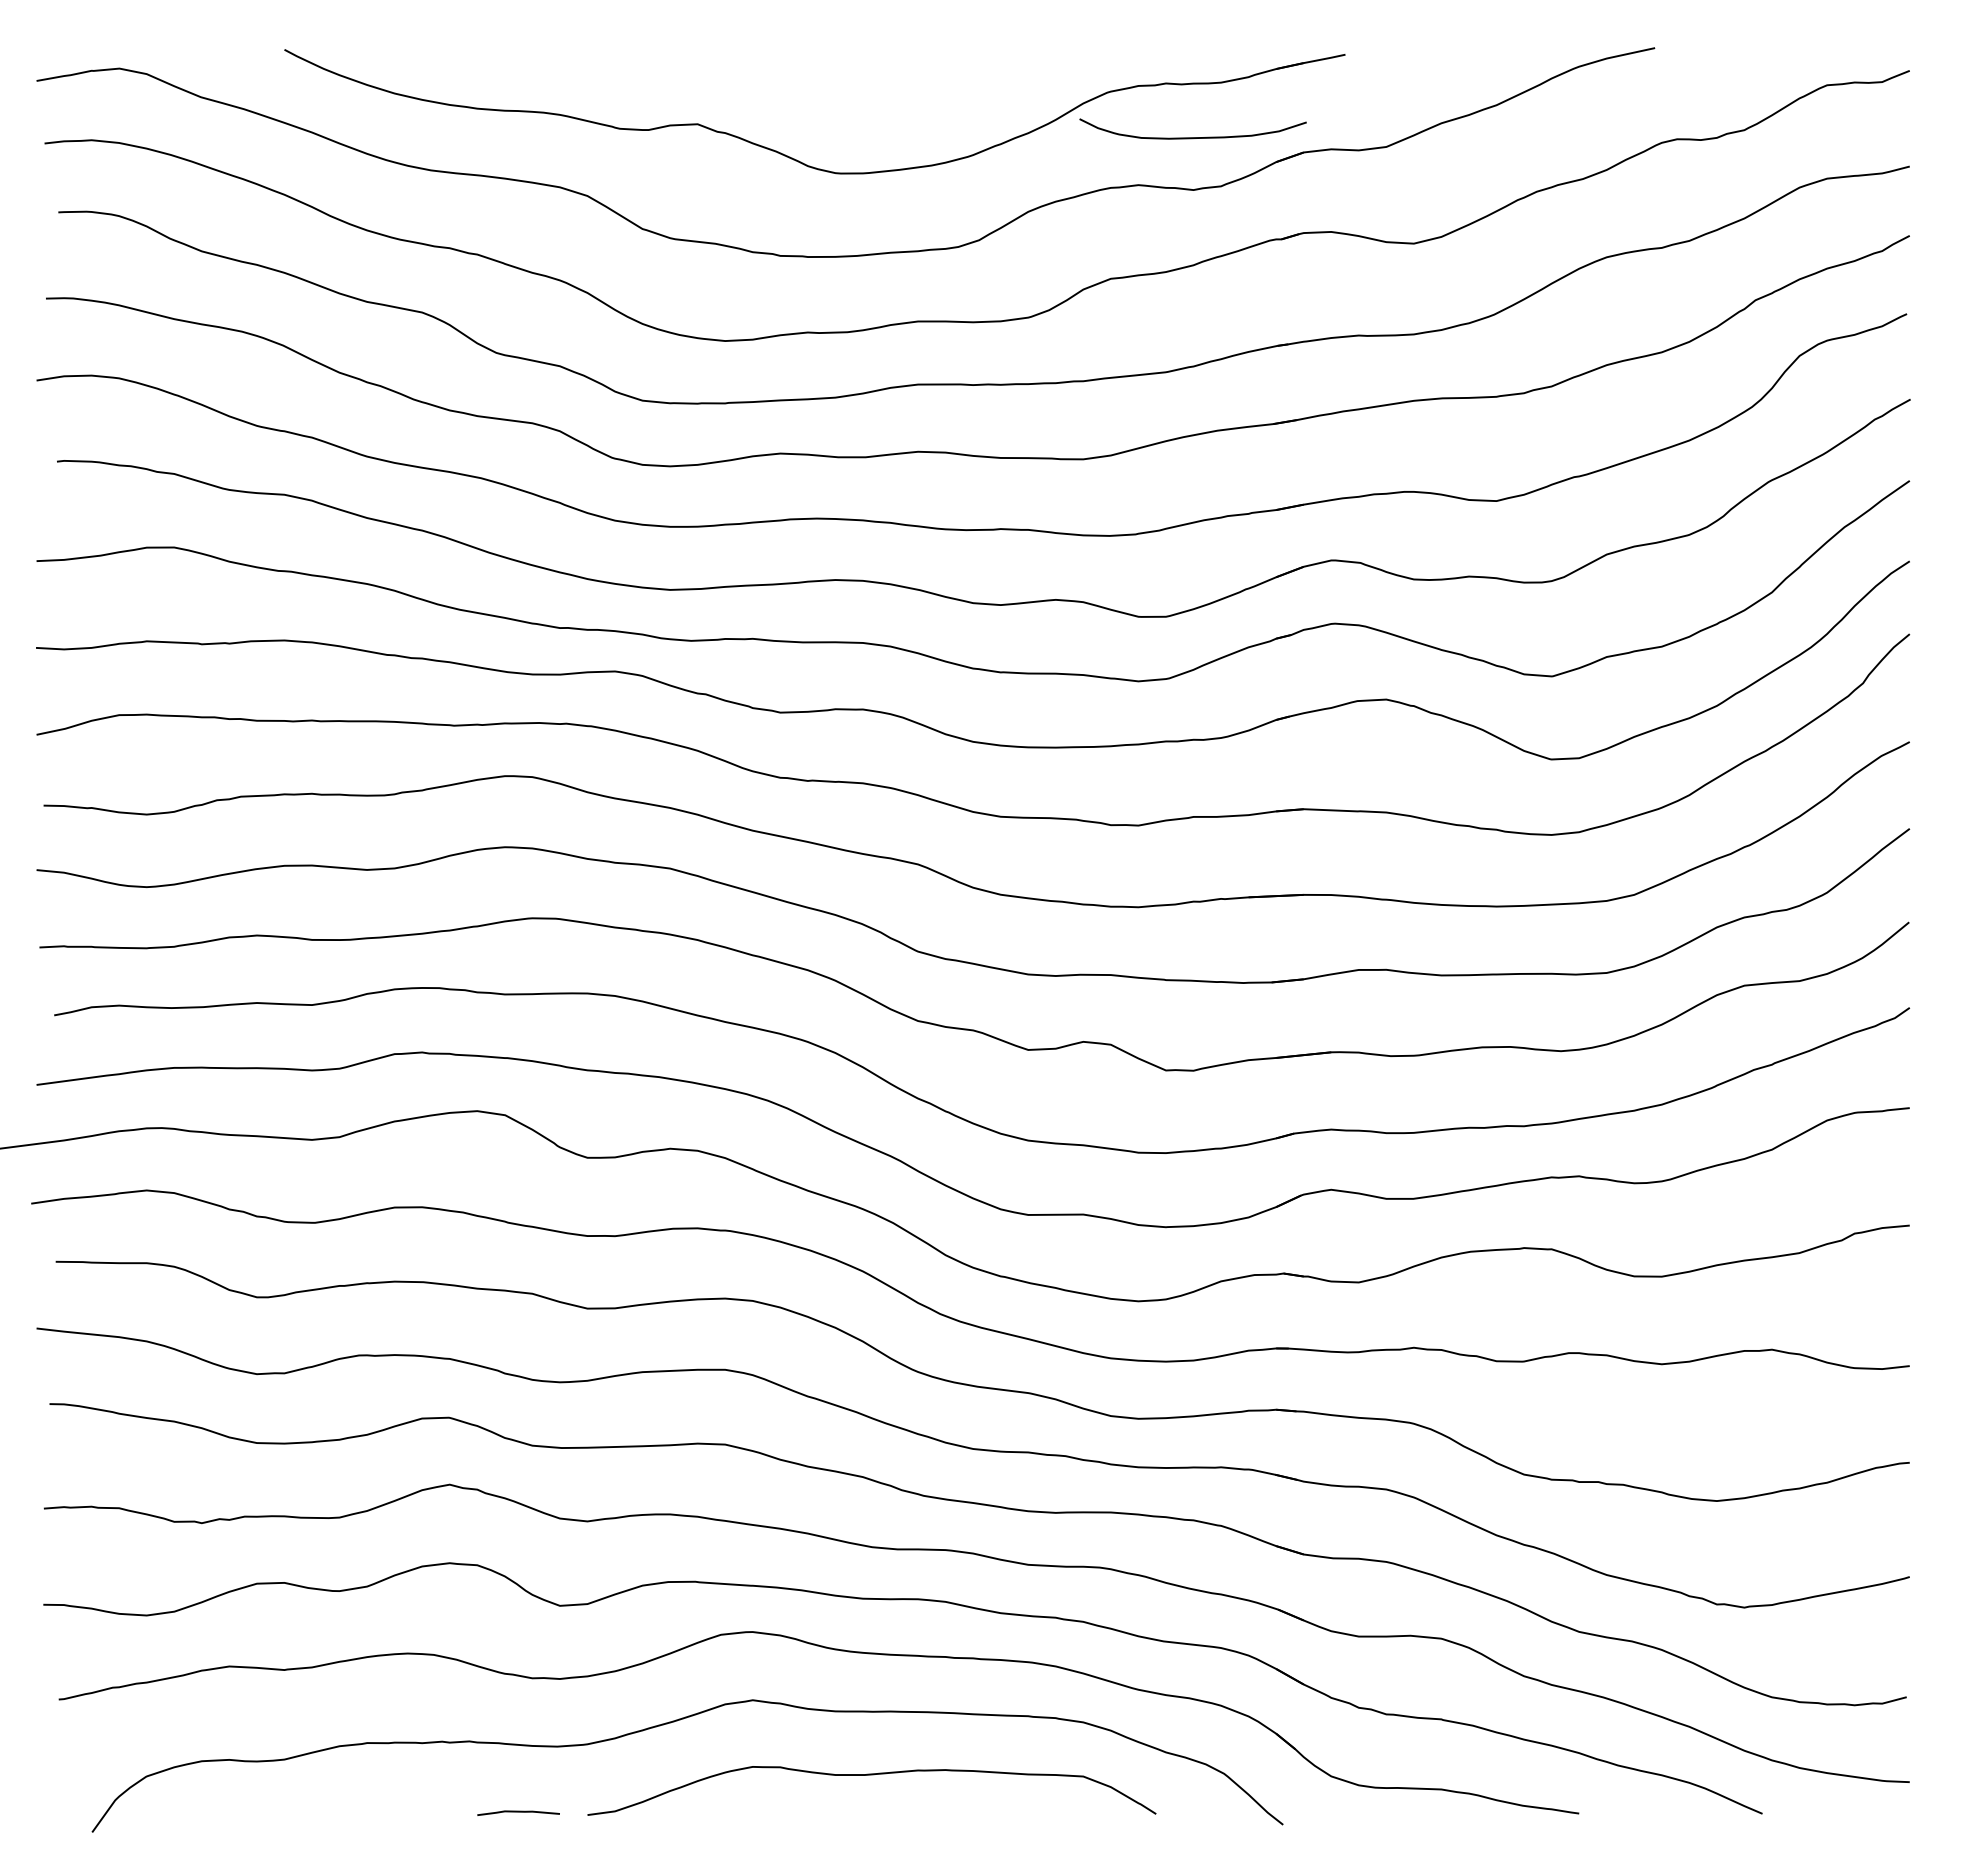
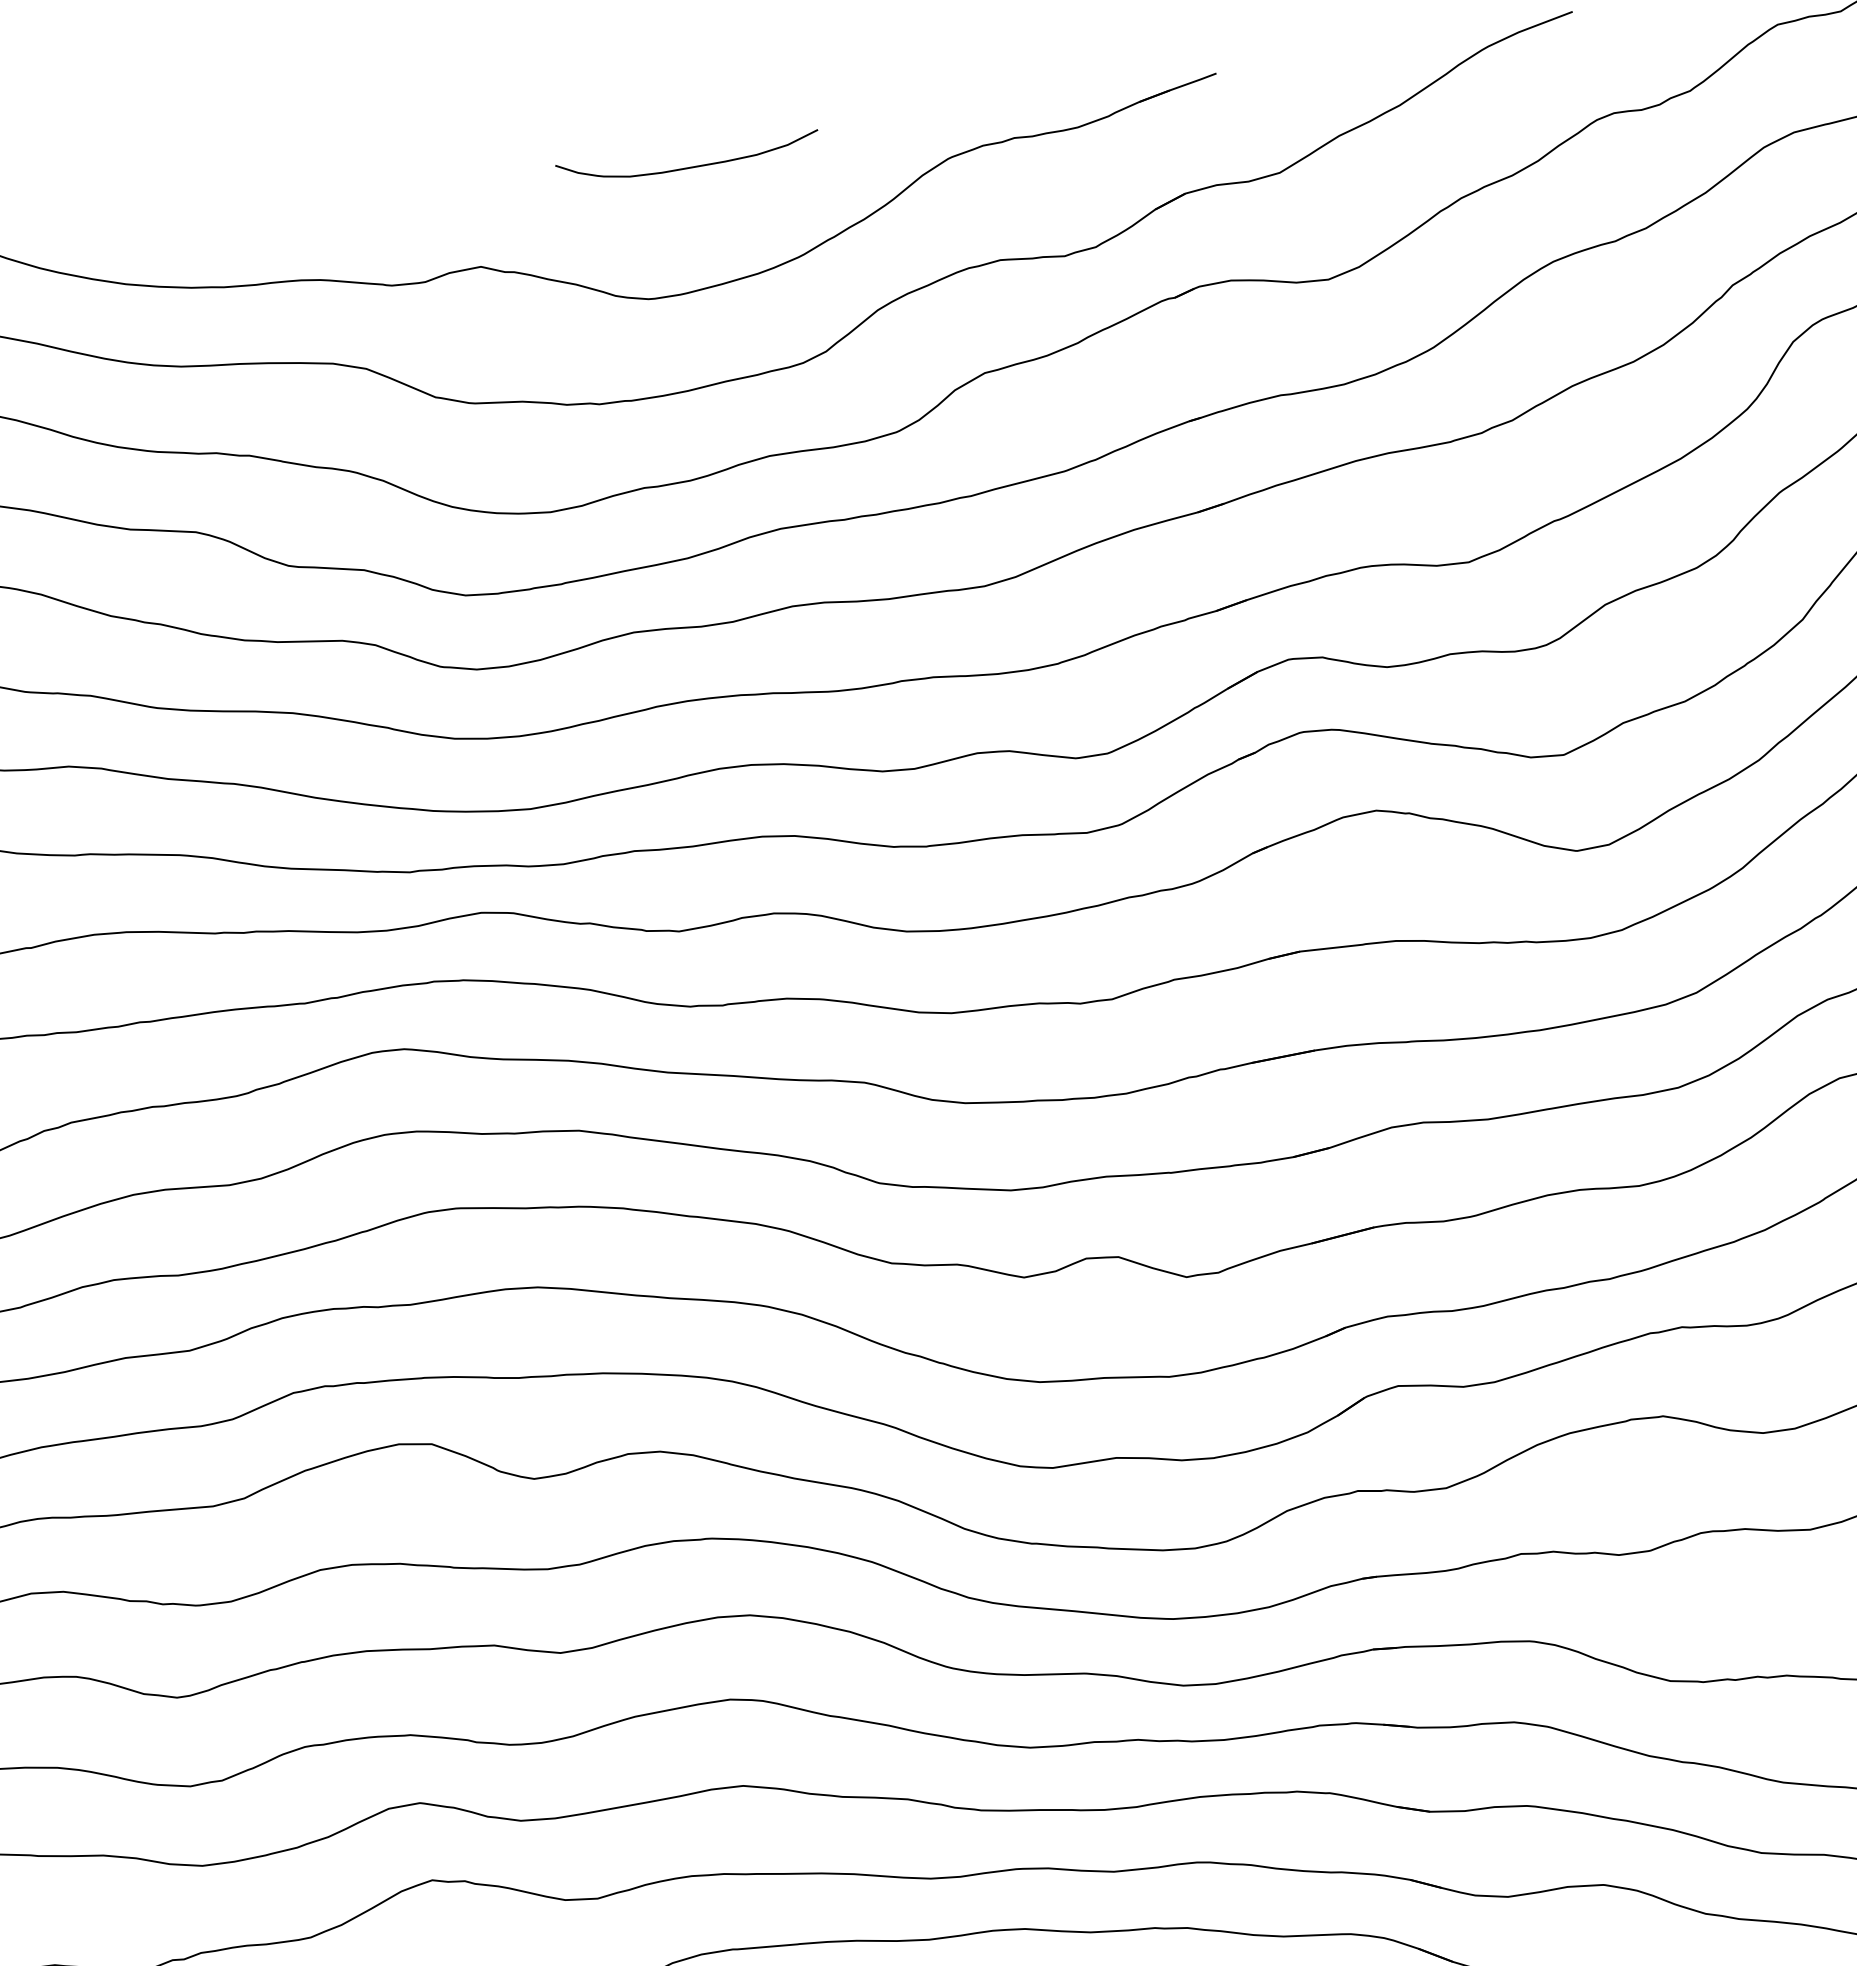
curve: (1192, 137) -> (688, 167), moved

